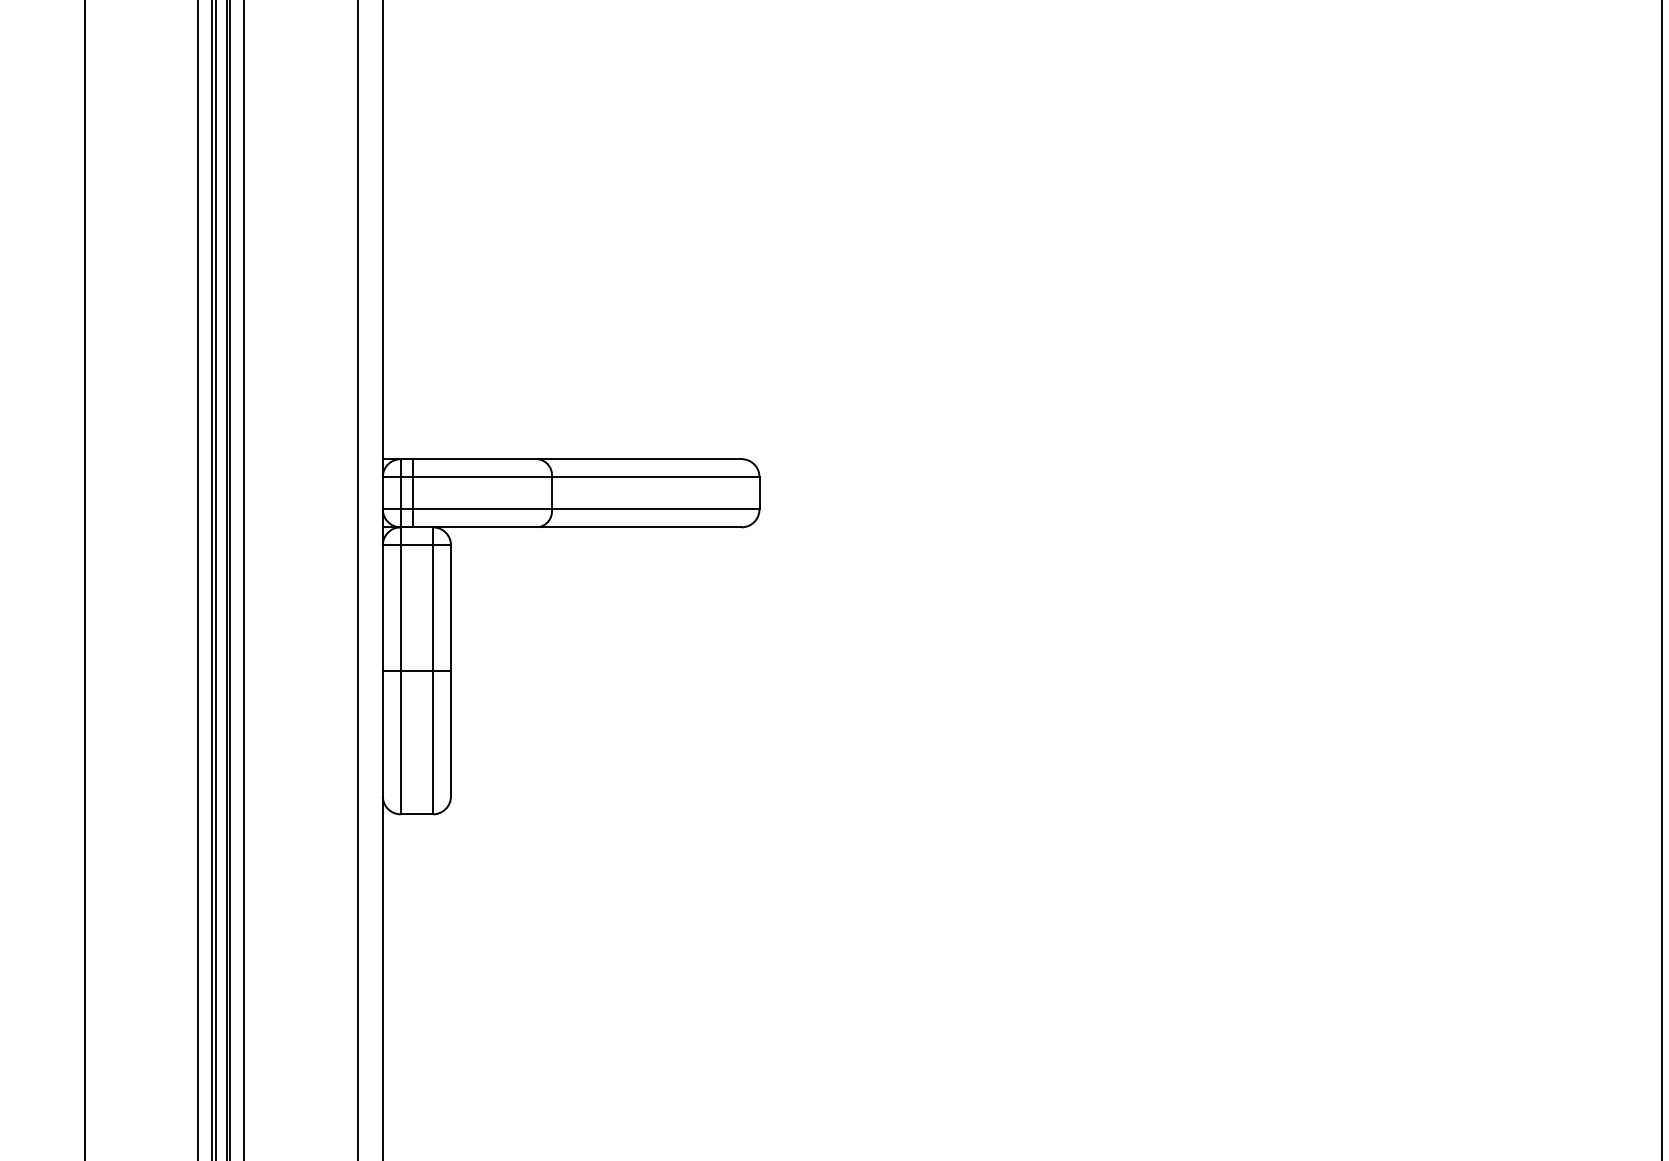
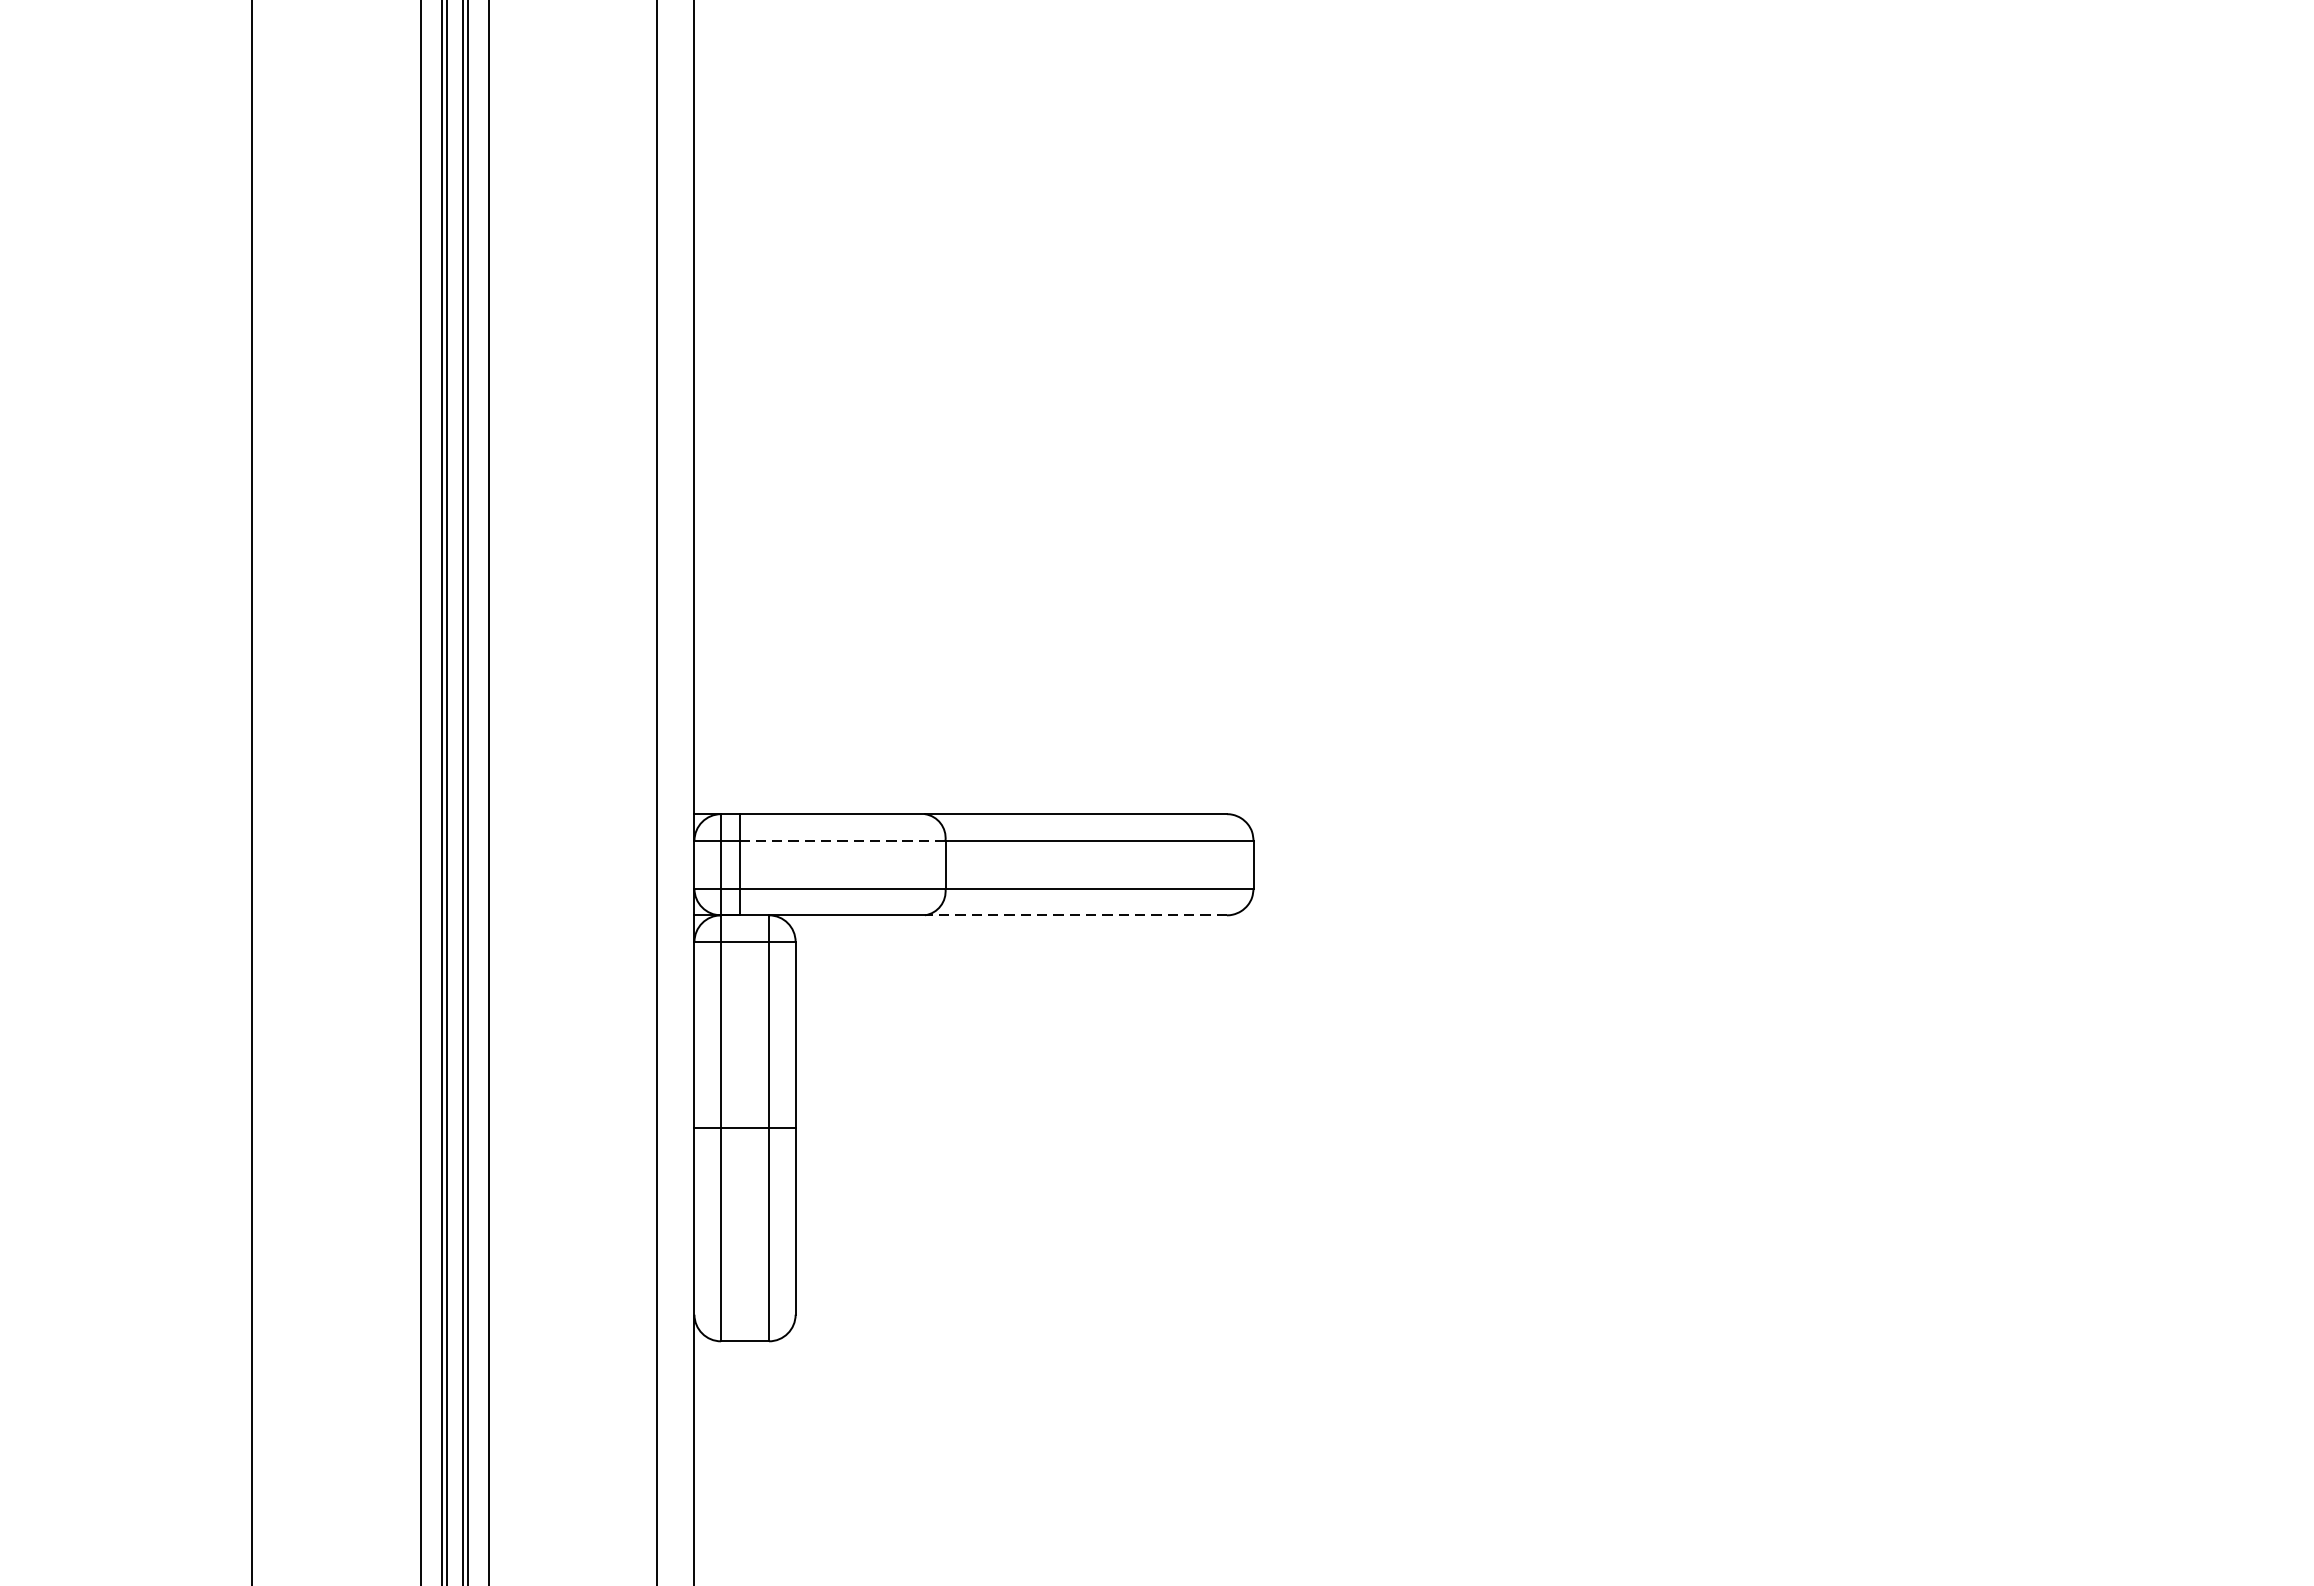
line: (482, 477) -> (842, 841), solid -> dashed
line: (639, 527) -> (1075, 915), solid -> dashed

